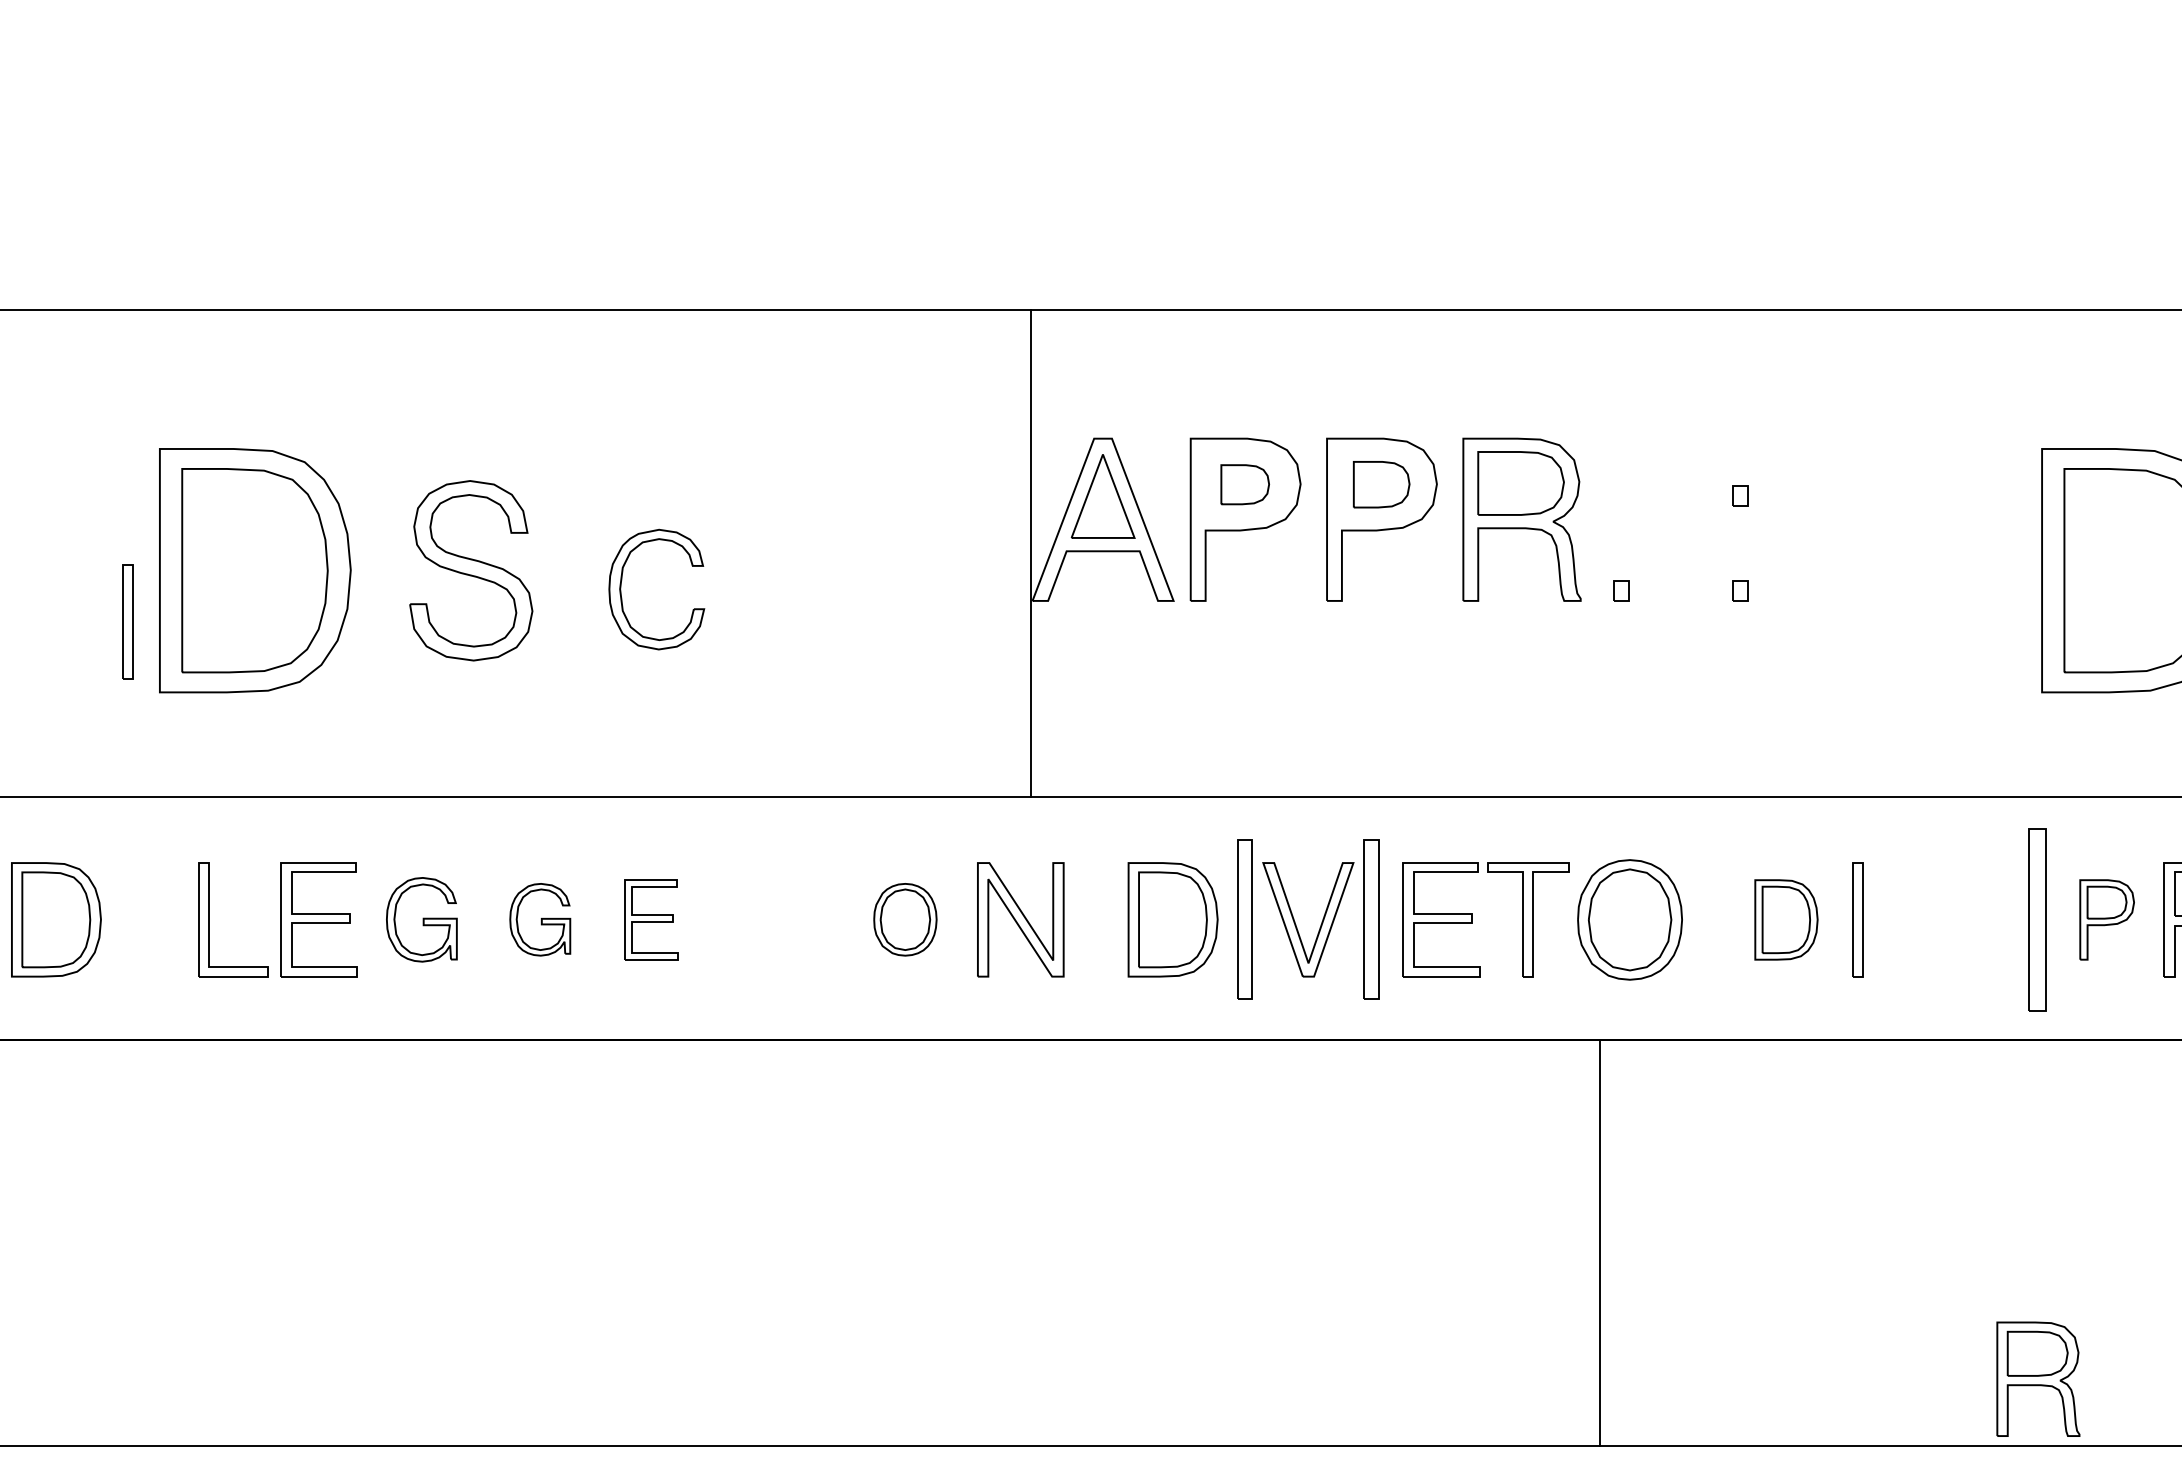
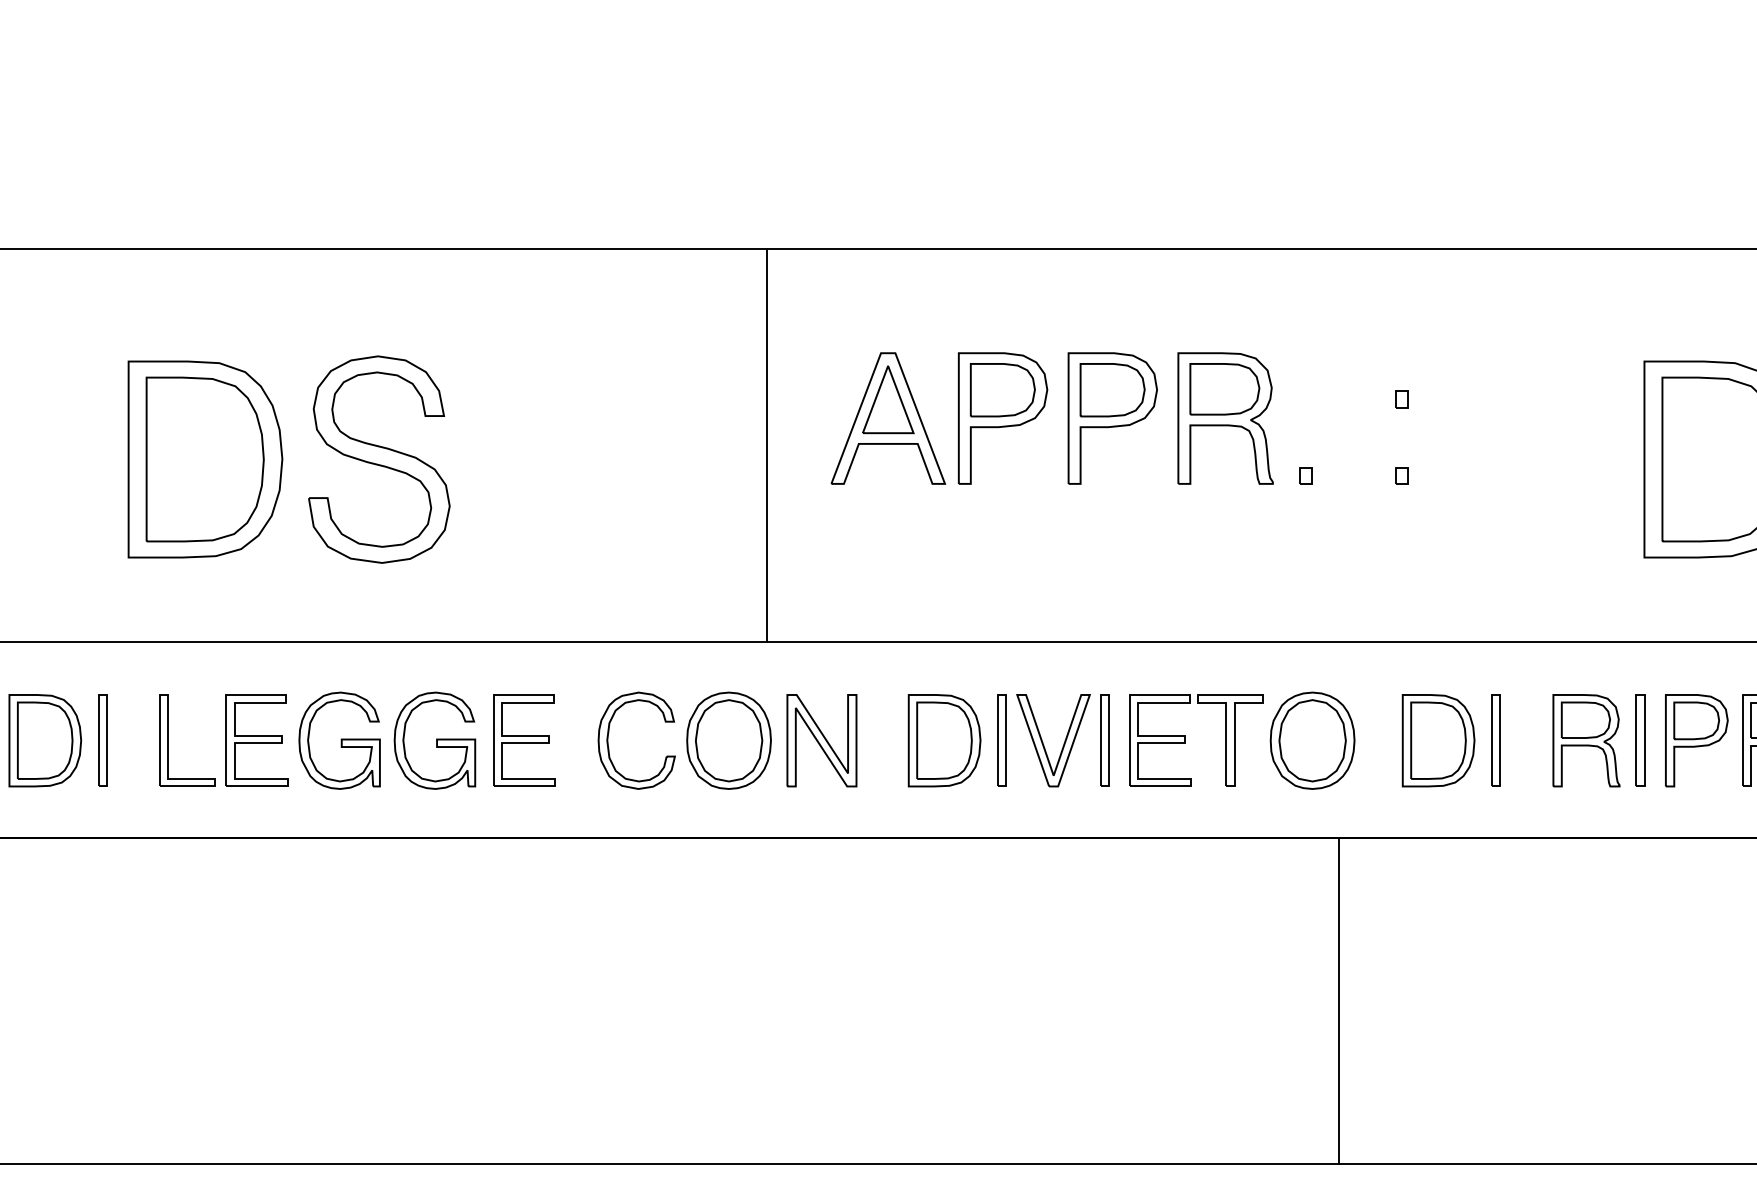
part: (1244, 484) -> (1002, 390), size x1.67
part: (1381, 484) -> (1112, 390), size x1.43
line: (1031, 553) -> (767, 445), moved
part: (471, 570) -> (379, 459), size x1.43
part: (621, 589) -> (608, 740), moved
part: (127, 621) -> (102, 740), moved
part: (421, 919) -> (339, 740), size x1.43
part: (539, 919) -> (434, 740), size x1.67
part: (651, 919) -> (524, 740), size x1.43
part: (904, 919) -> (728, 740), size x1.67
part: (1243, 919) -> (1001, 740), size x0.71
part: (1371, 919) -> (1104, 740), size x0.71
part: (1786, 919) -> (1438, 740), size x1.43
part: (2037, 919) -> (1640, 740), size x0.62
part: (2106, 919) -> (1696, 740), size x1.43
line: (1600, 1242) -> (1338, 1000), moved
part: (2038, 1378) -> (1586, 740), moved

